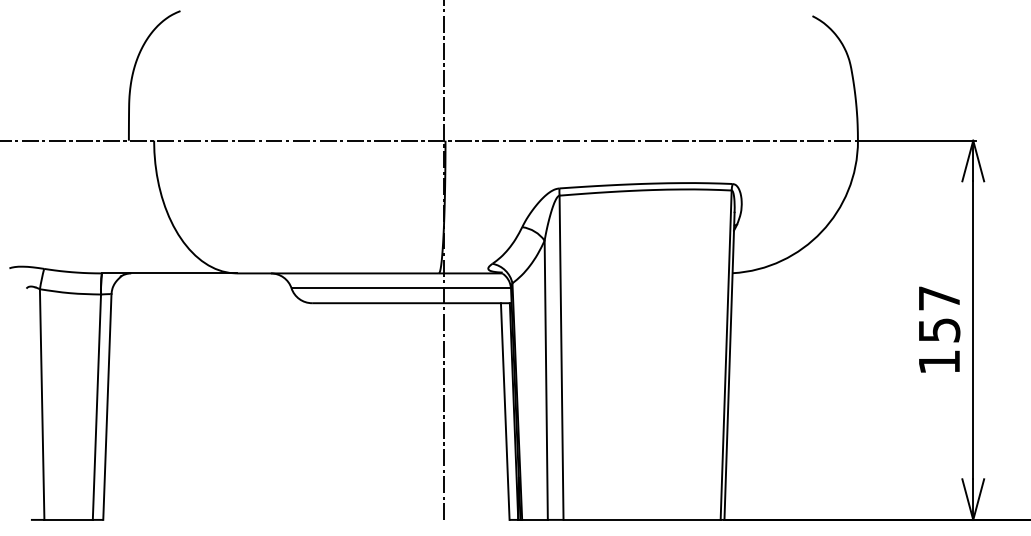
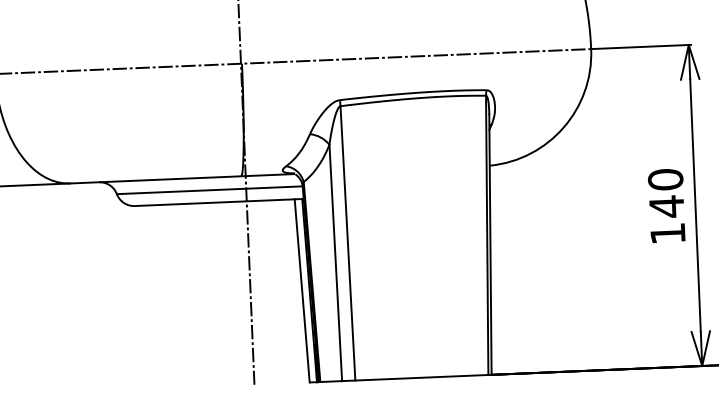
text: (939, 314) -> (666, 193), 157 -> 140

